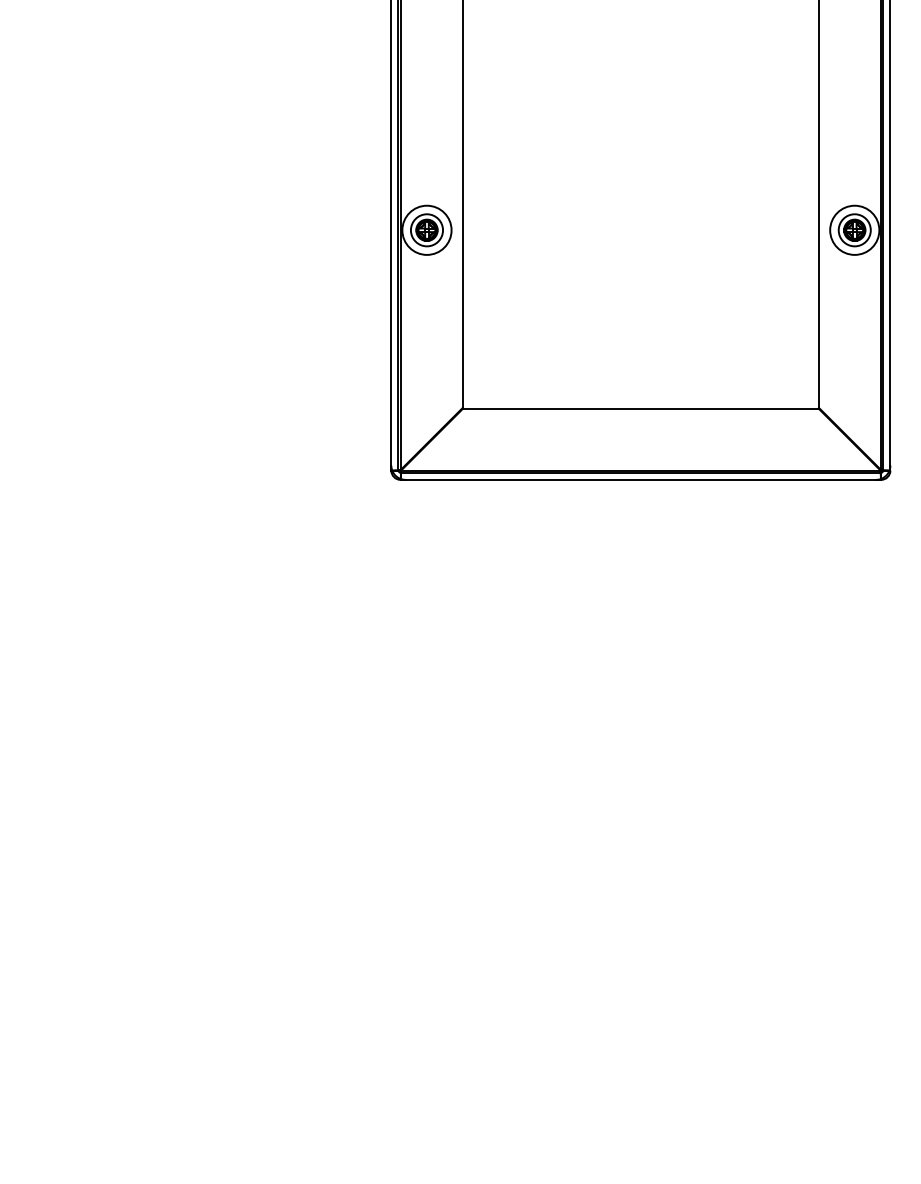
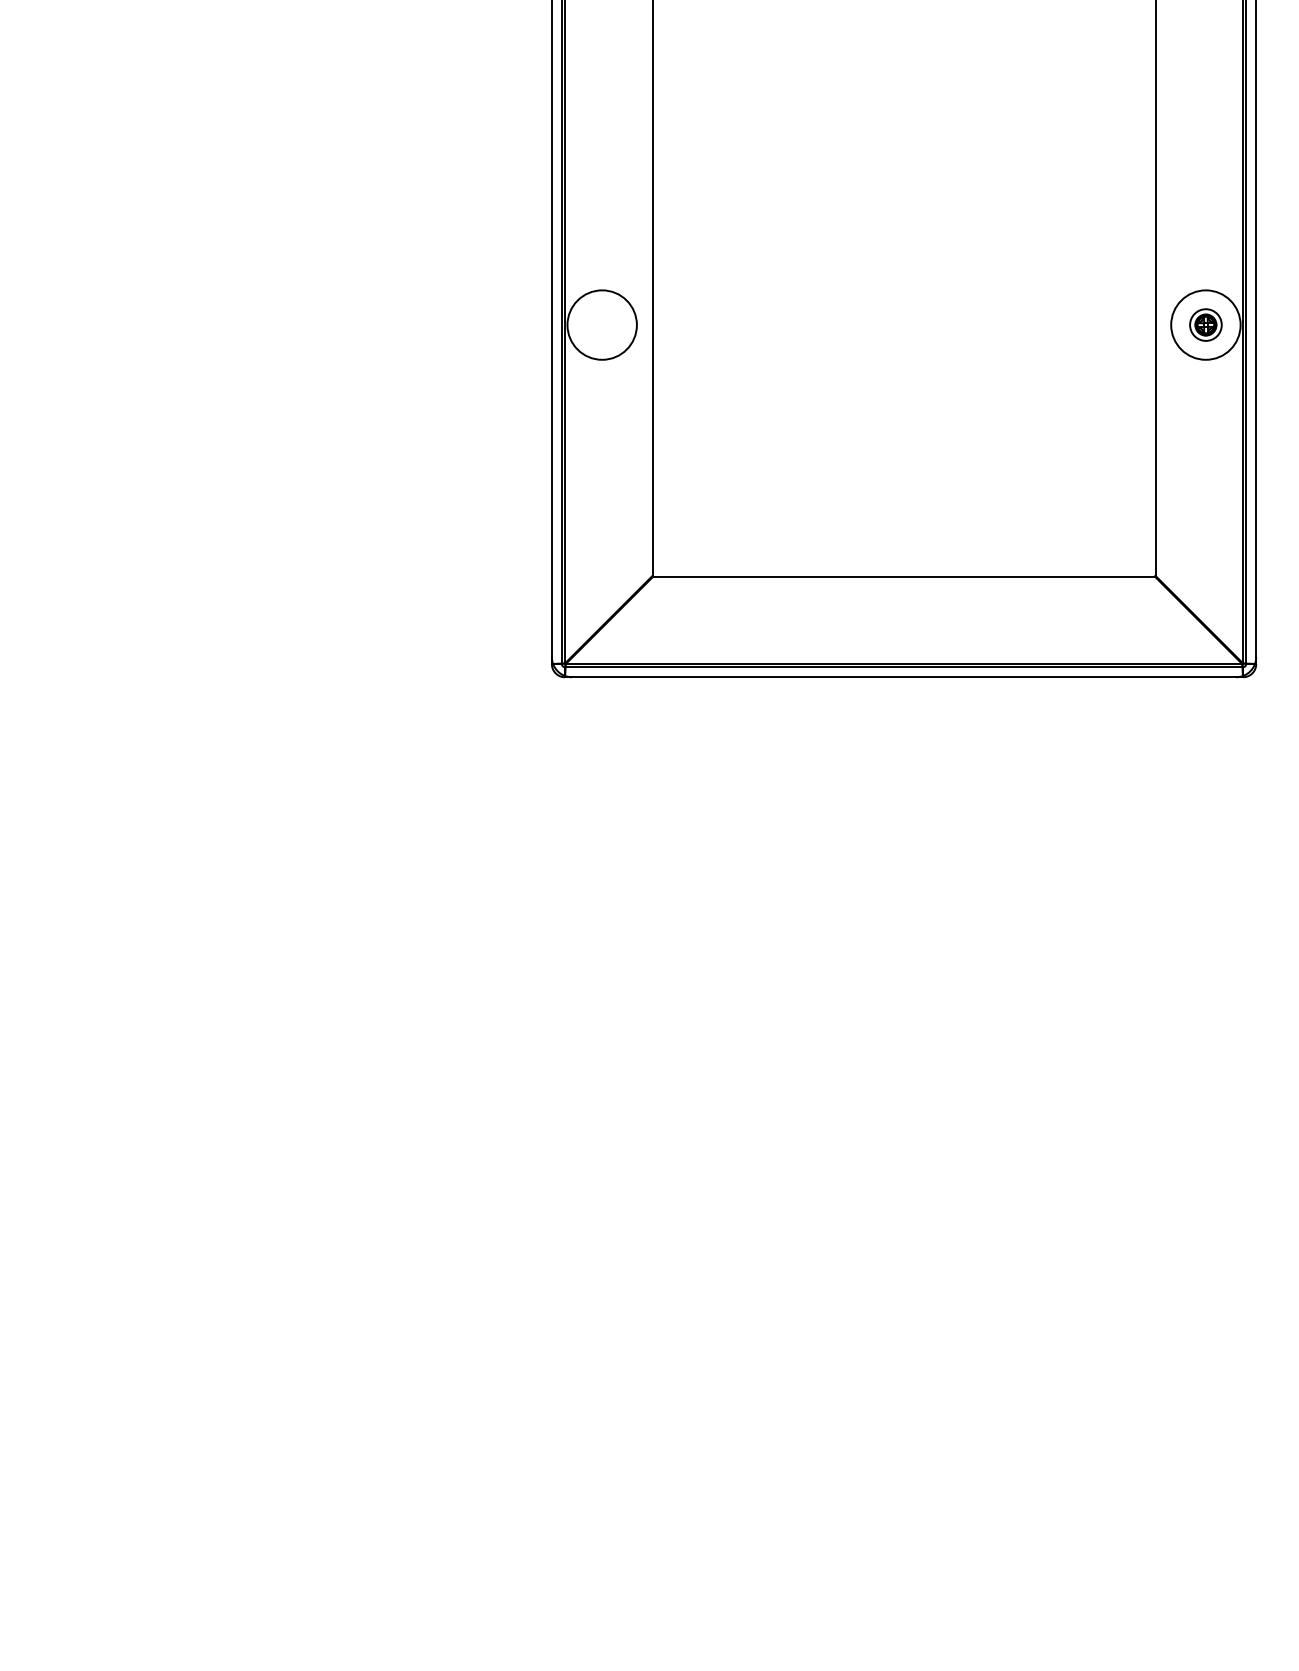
part: (426, 229) -> (601, 324), removed
part: (854, 229) -> (1205, 324), size x0.7

